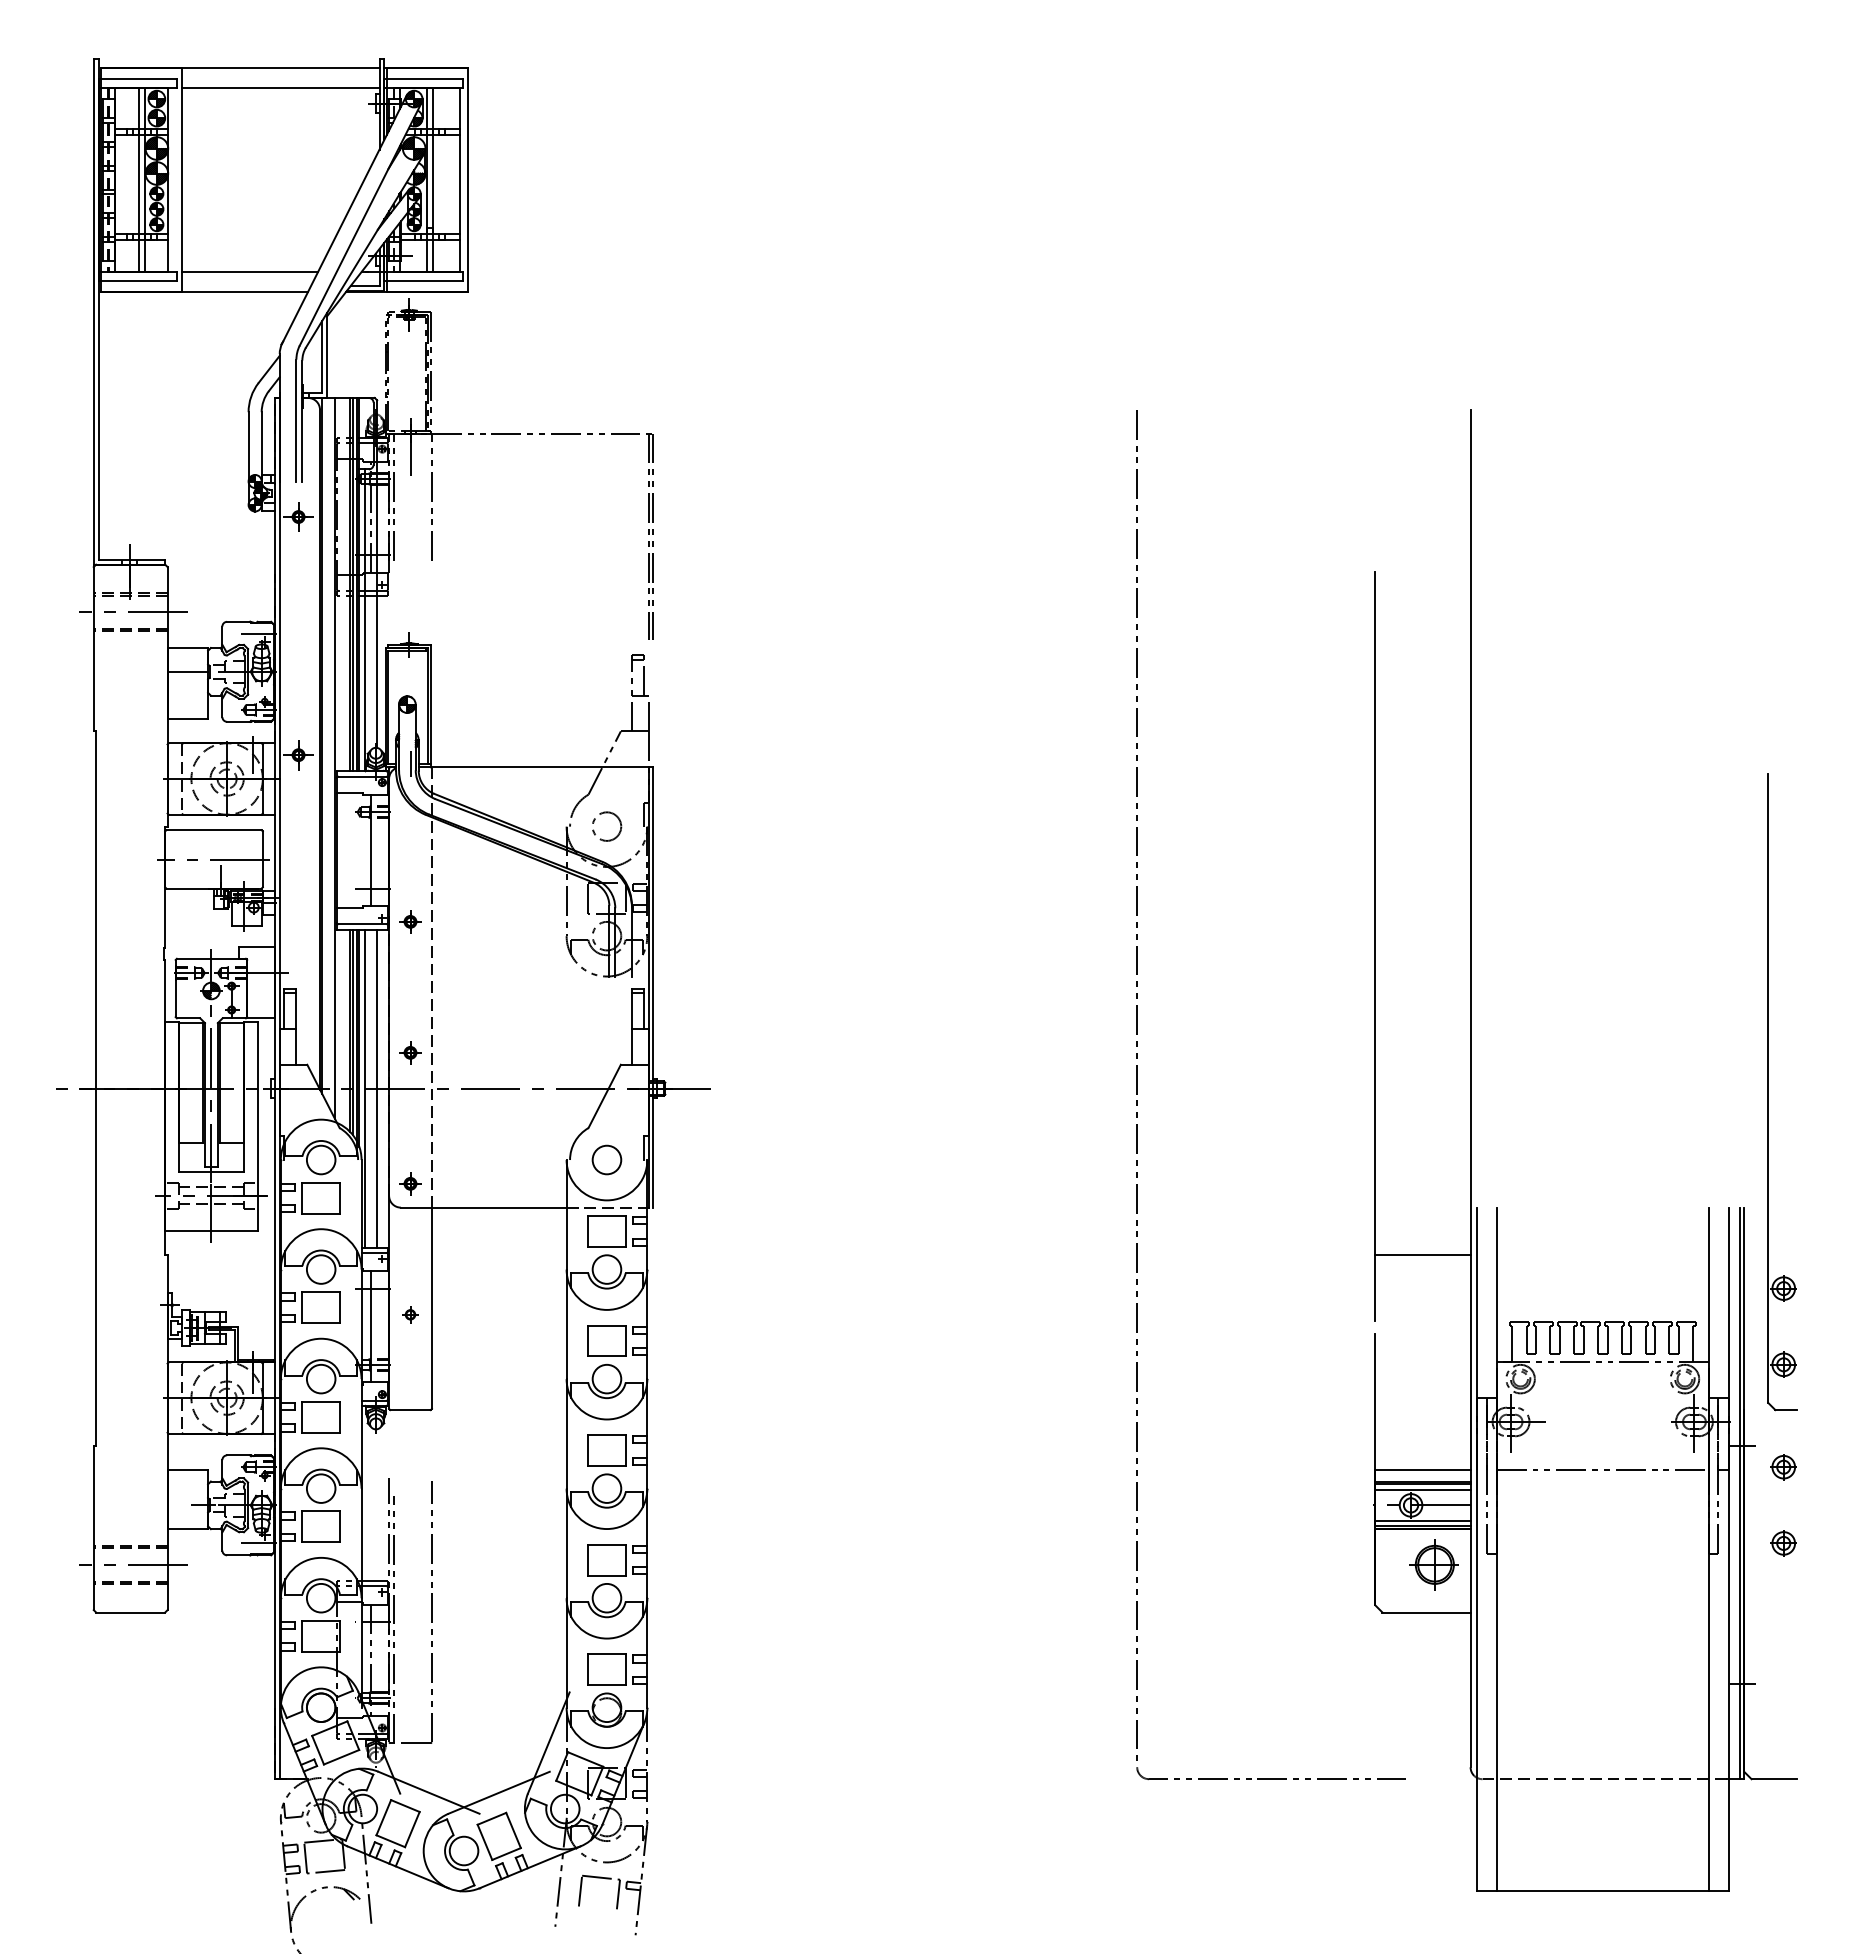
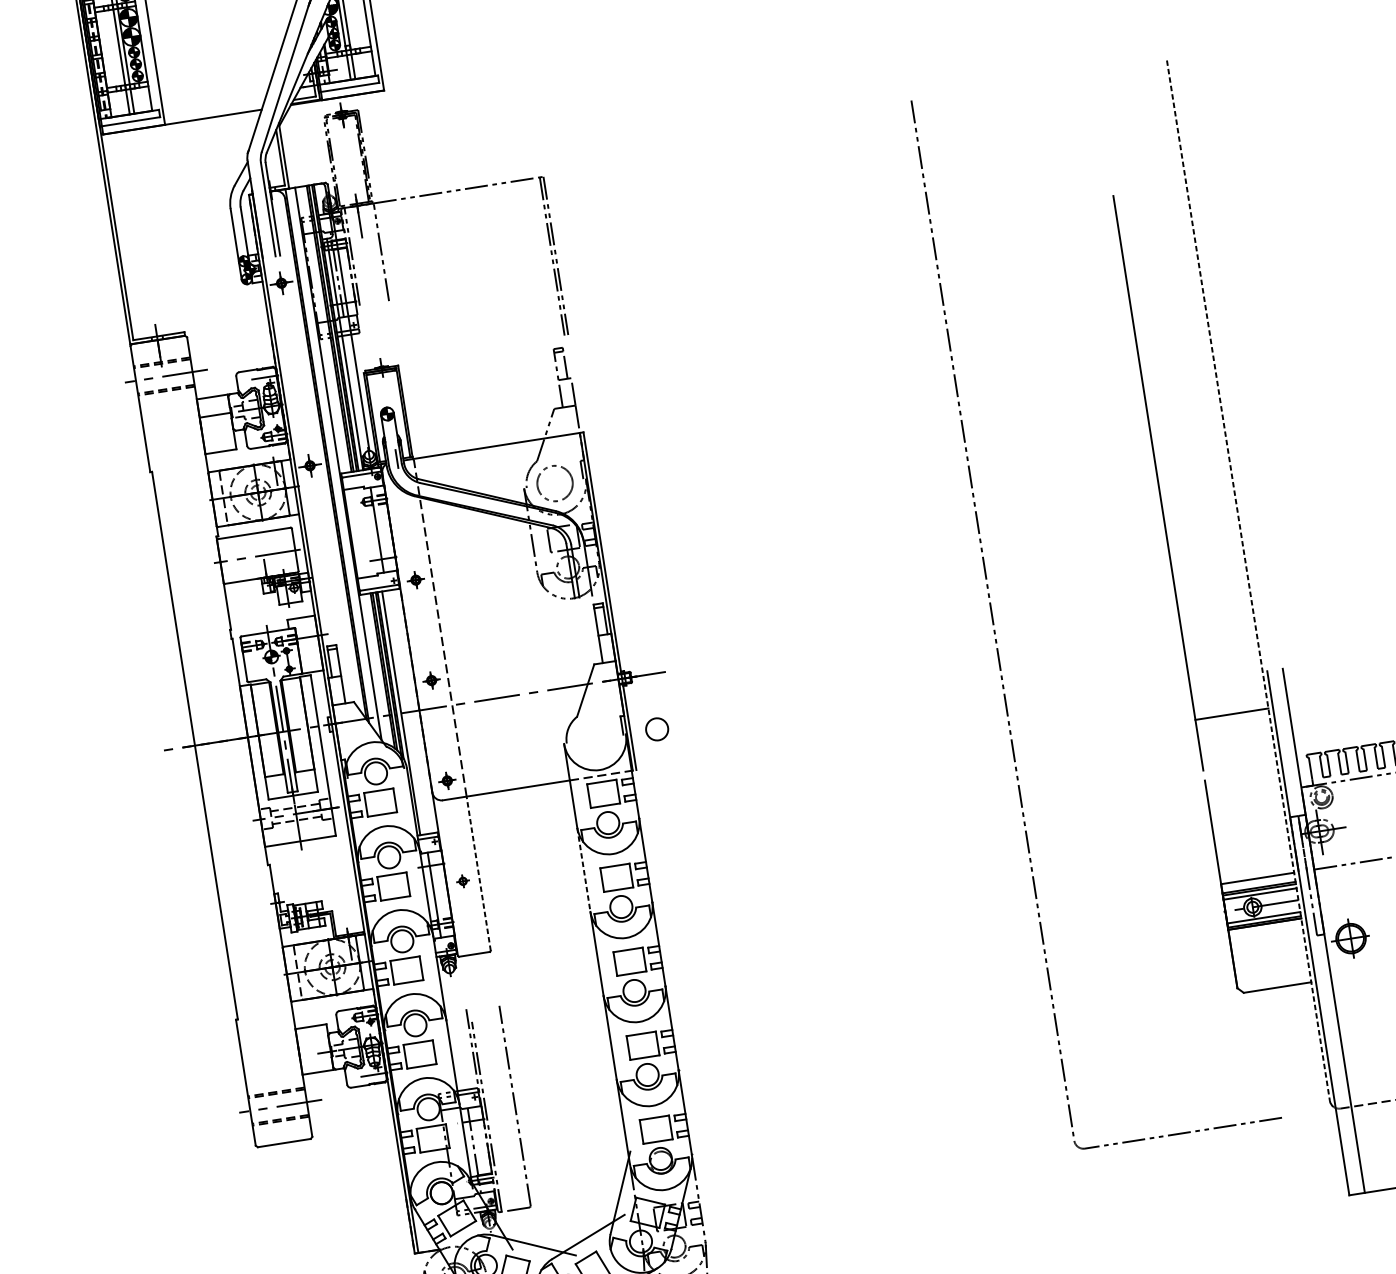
line: (249, 271) -> (214, 101), removed
circle: (606, 826) -> (554, 483), size x1.6
line: (377, 1088) -> (410, 711), removed
line: (1470, 1088) -> (1248, 580), solid -> dashed
circle: (606, 1159) -> (656, 729), moved
line: (431, 1308) -> (478, 873), solid -> dashed
line: (566, 1324) -> (583, 870), solid -> dashed
part: (1433, 1564) -> (1349, 938), moved

